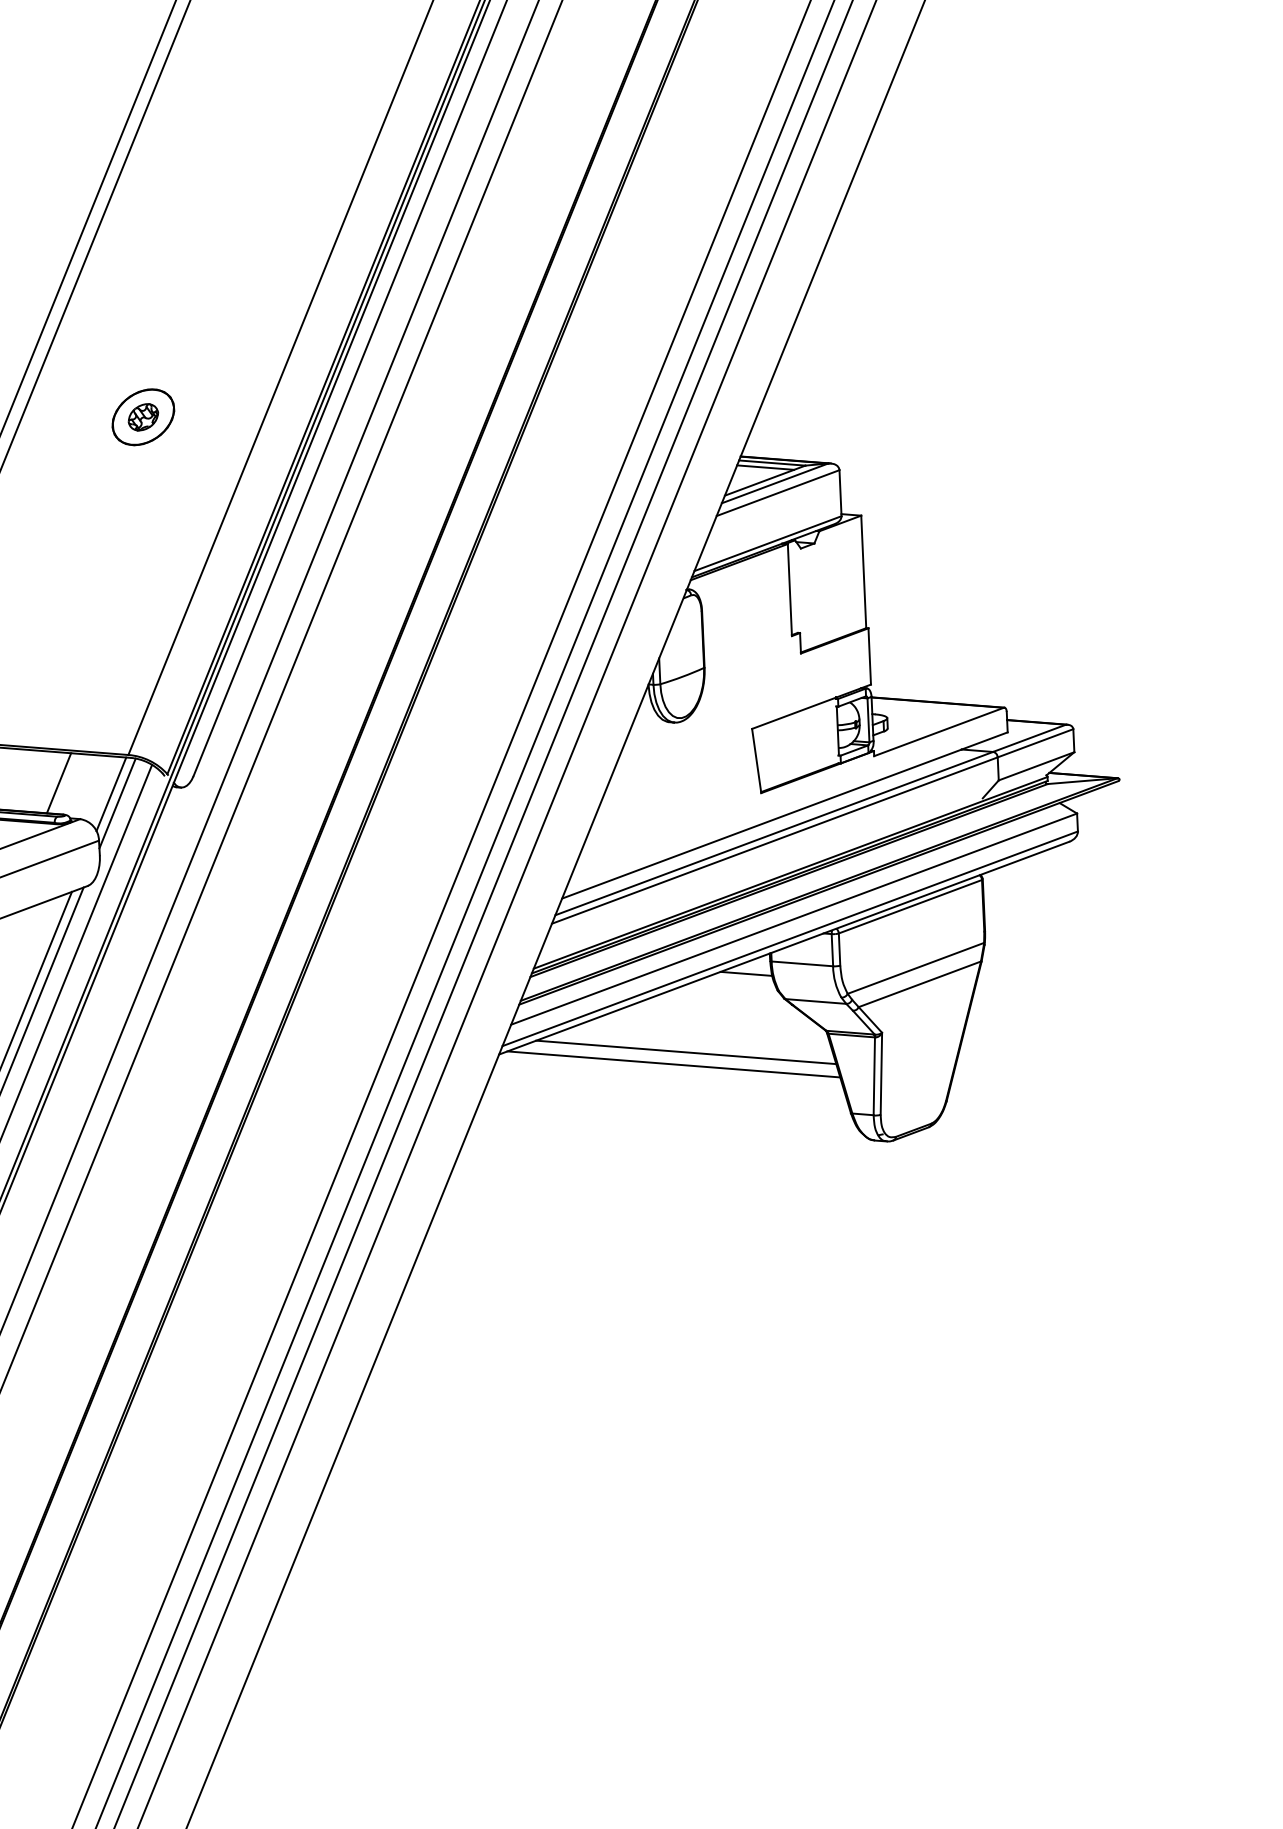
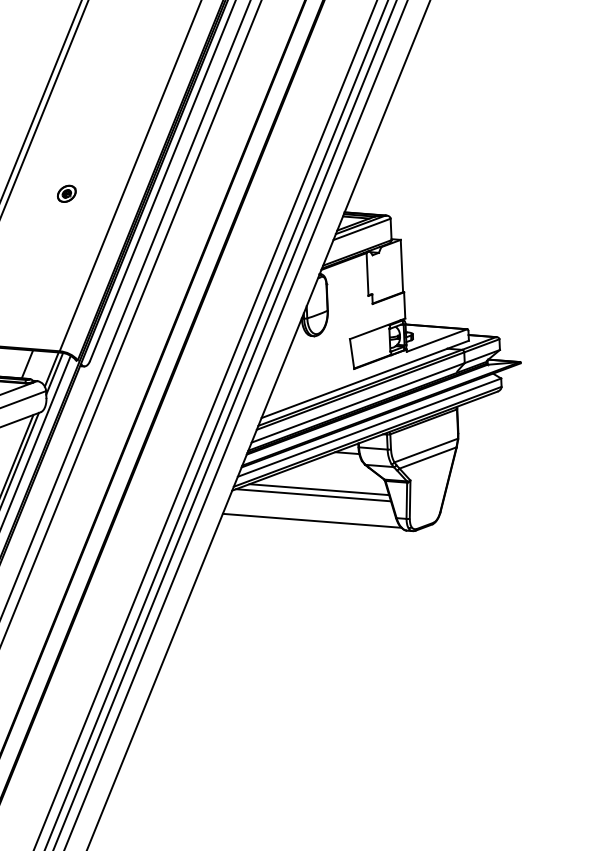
part: (142, 415) -> (66, 193), size x0.62
line: (768, 865) -> (357, 402), added
line: (669, 1118) -> (311, 520), added

